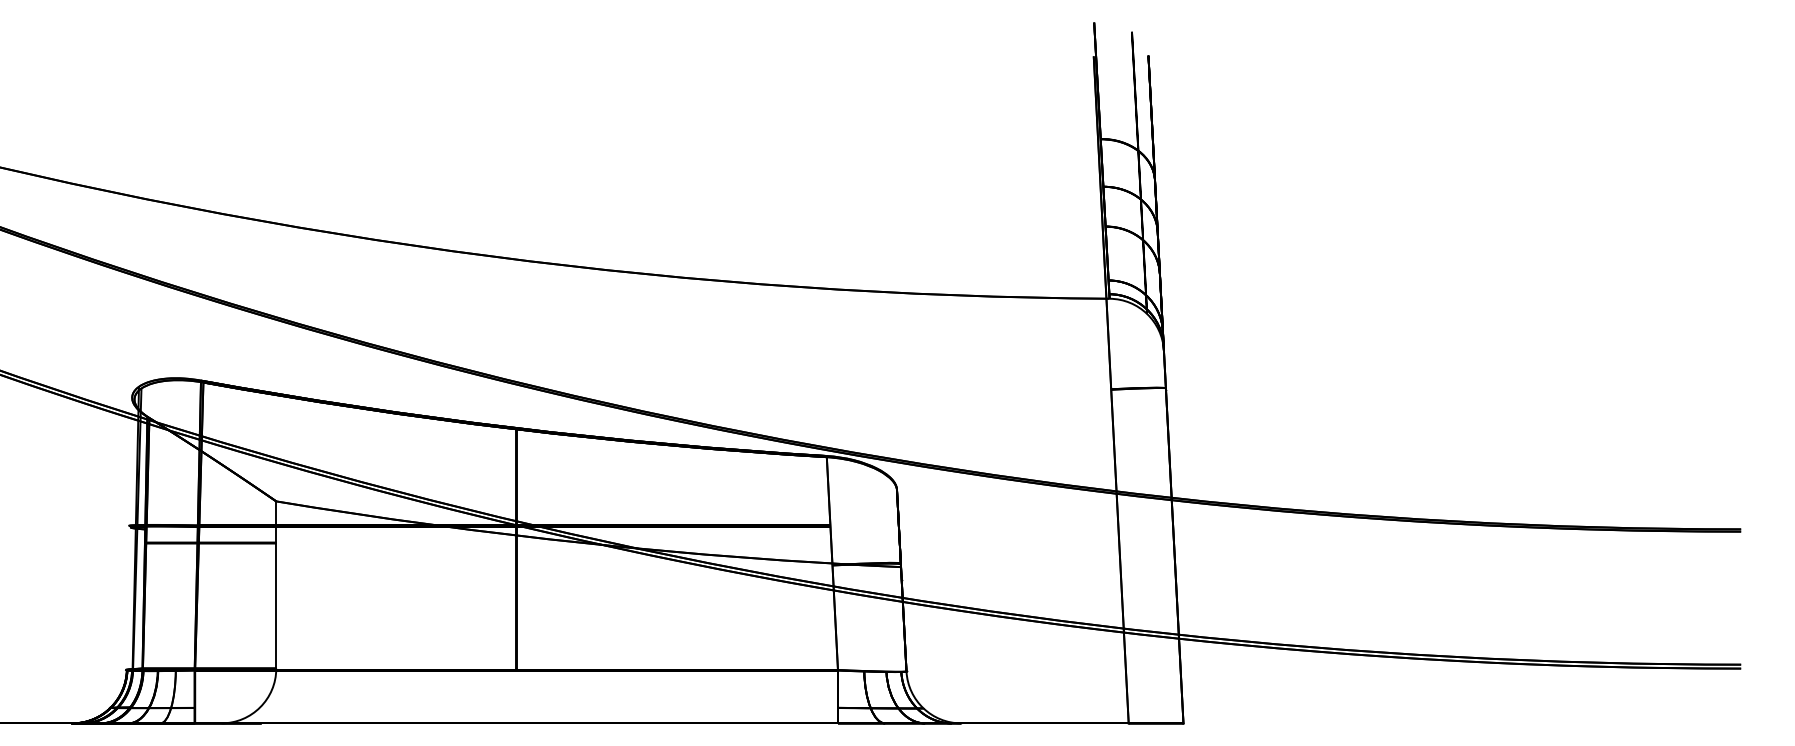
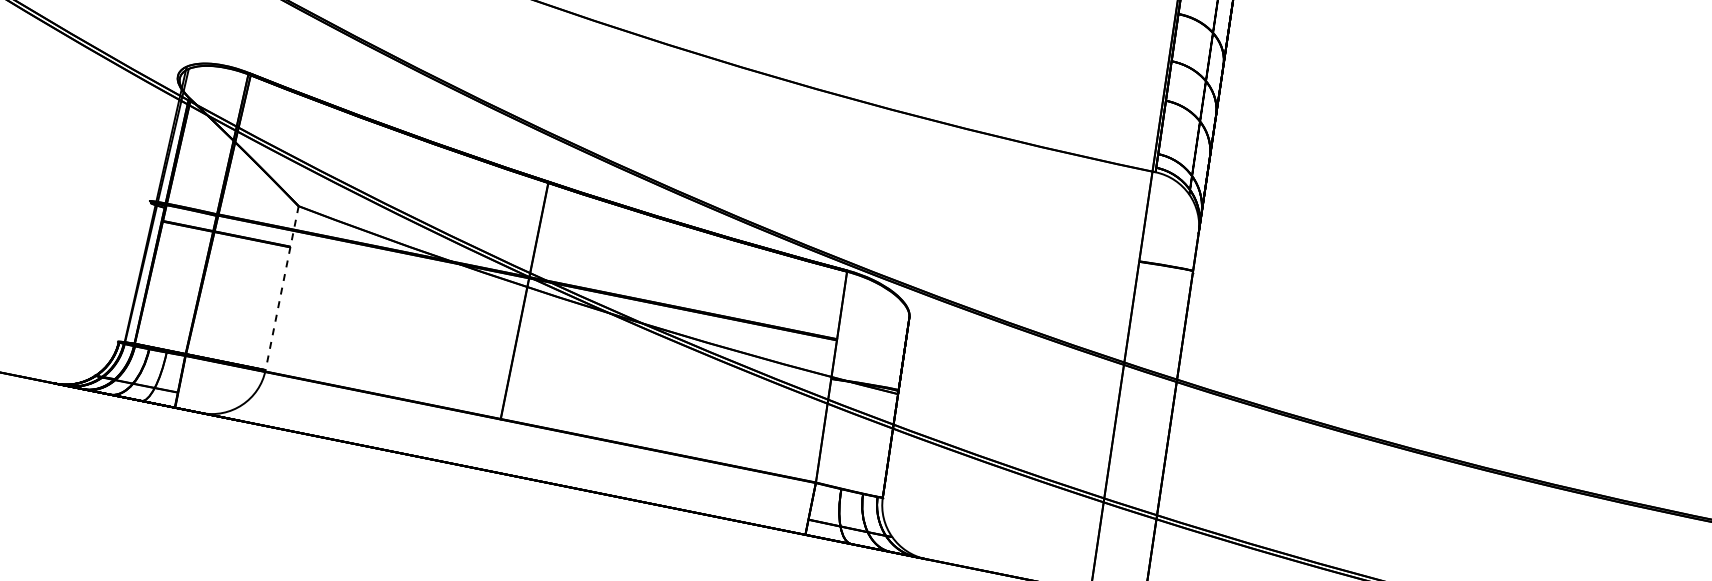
line: (276, 585) -> (282, 288), solid -> dashed

